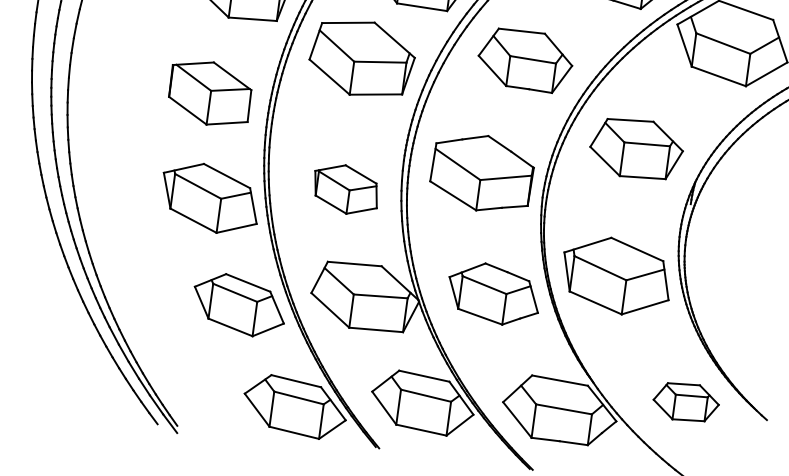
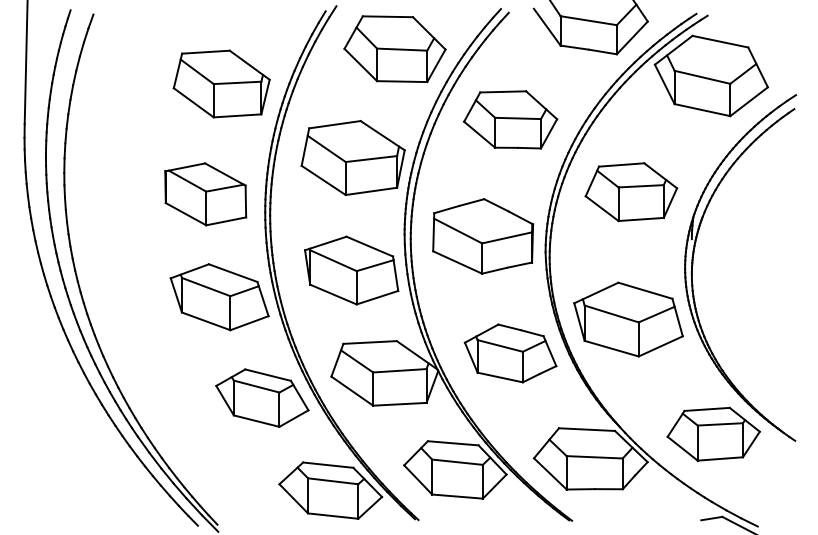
part: (361, 58) -> (352, 157), moved
part: (345, 189) -> (351, 270), size x1.43
part: (686, 401) -> (713, 433), size x1.43

